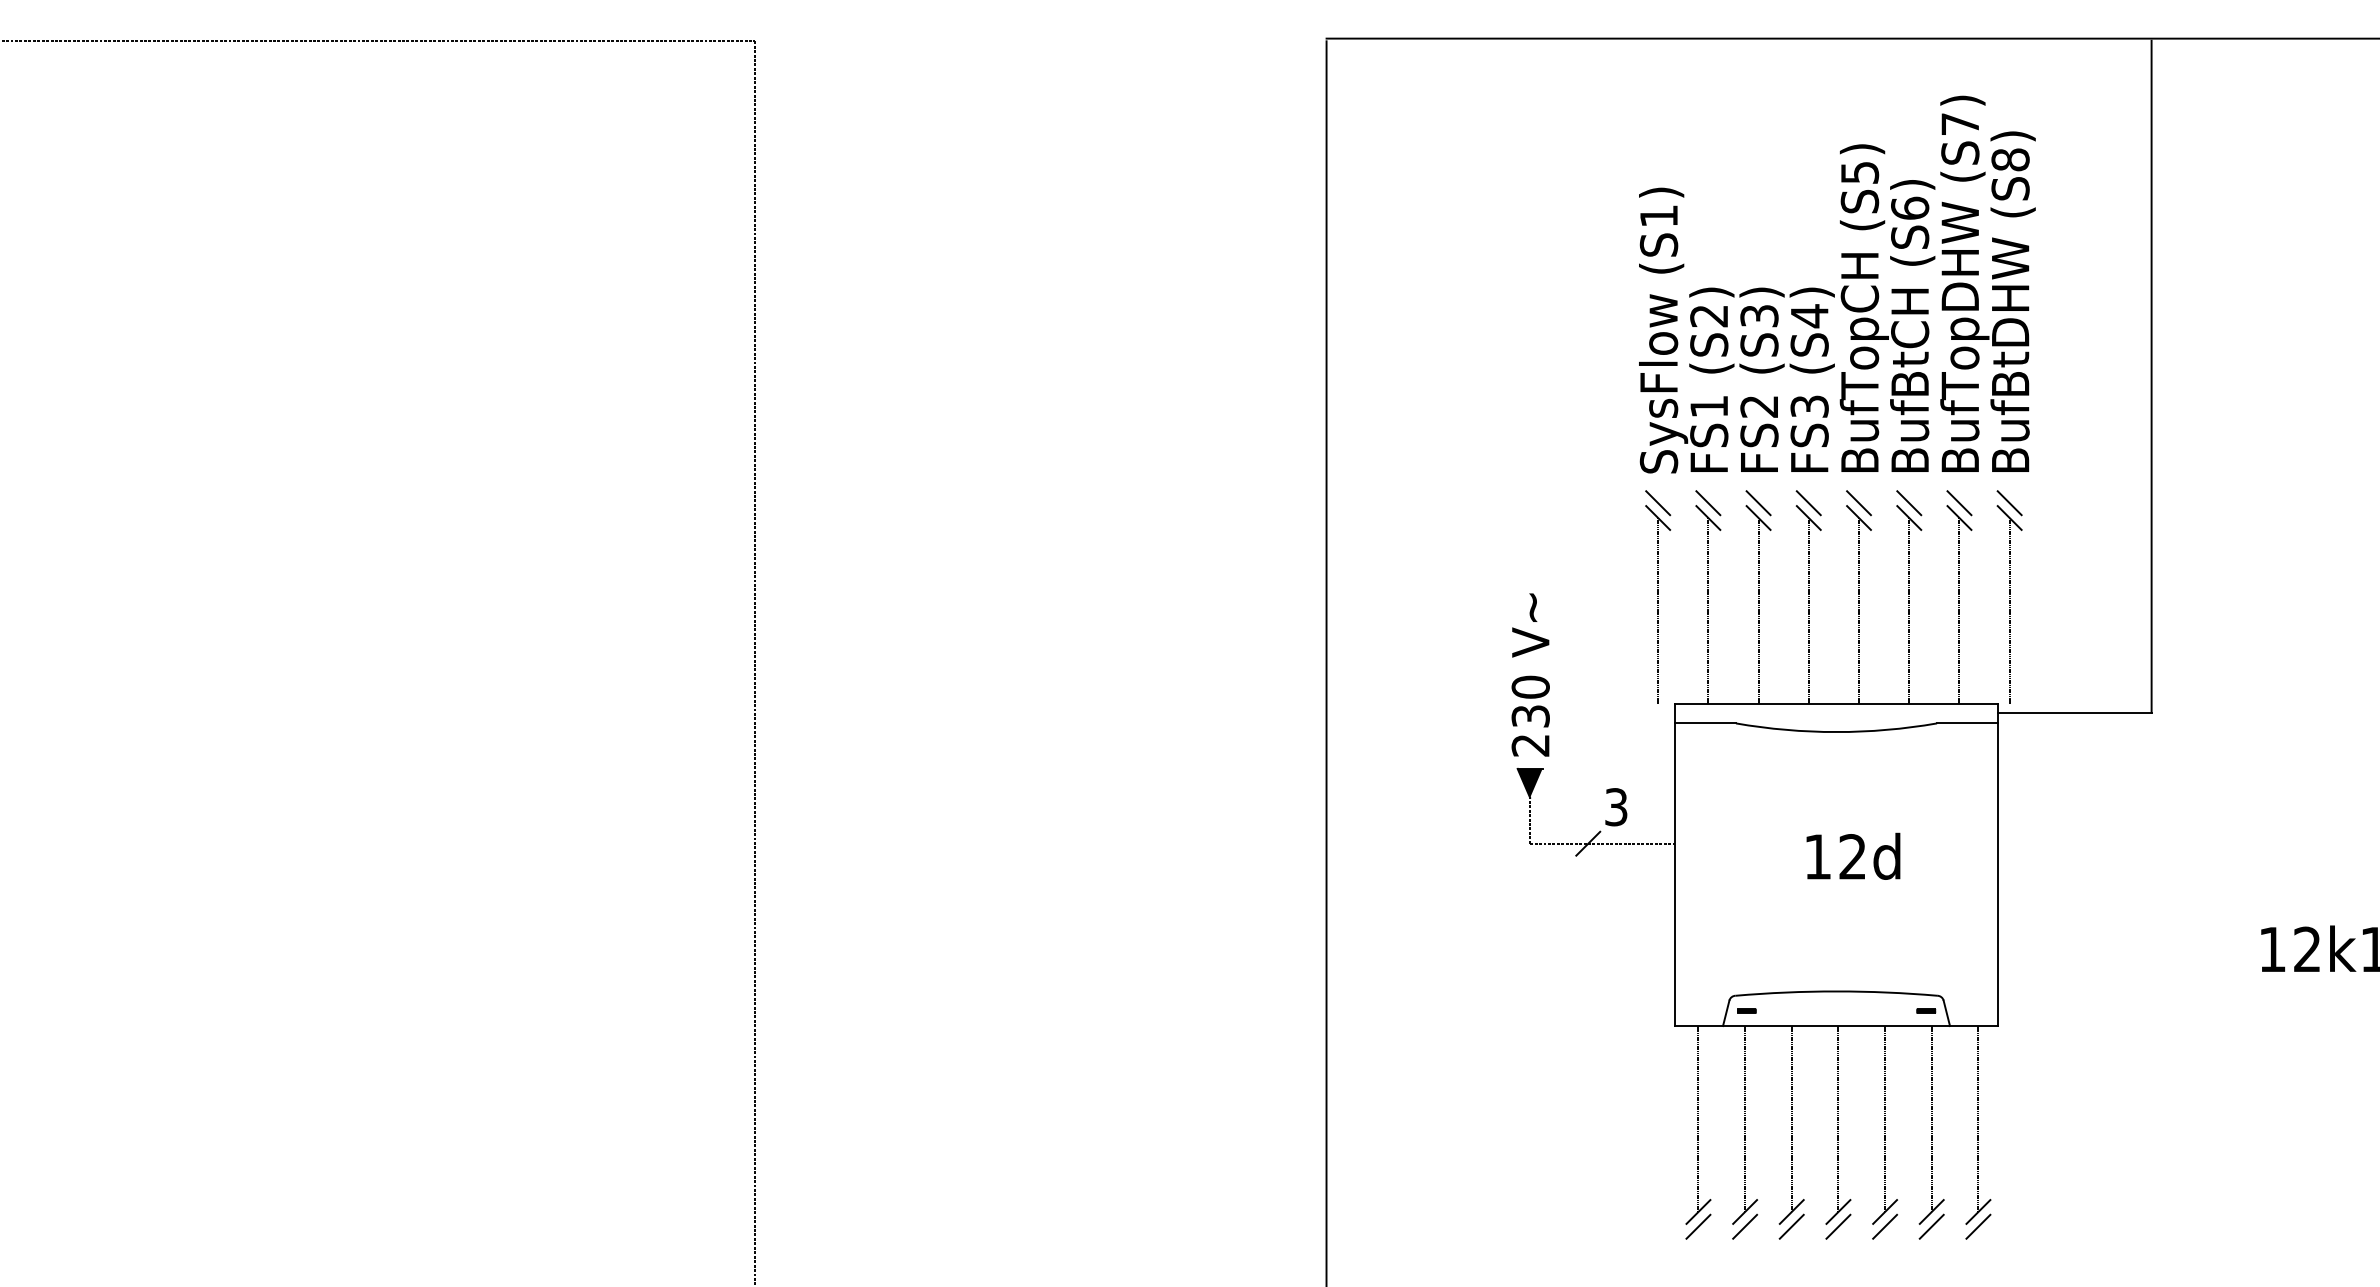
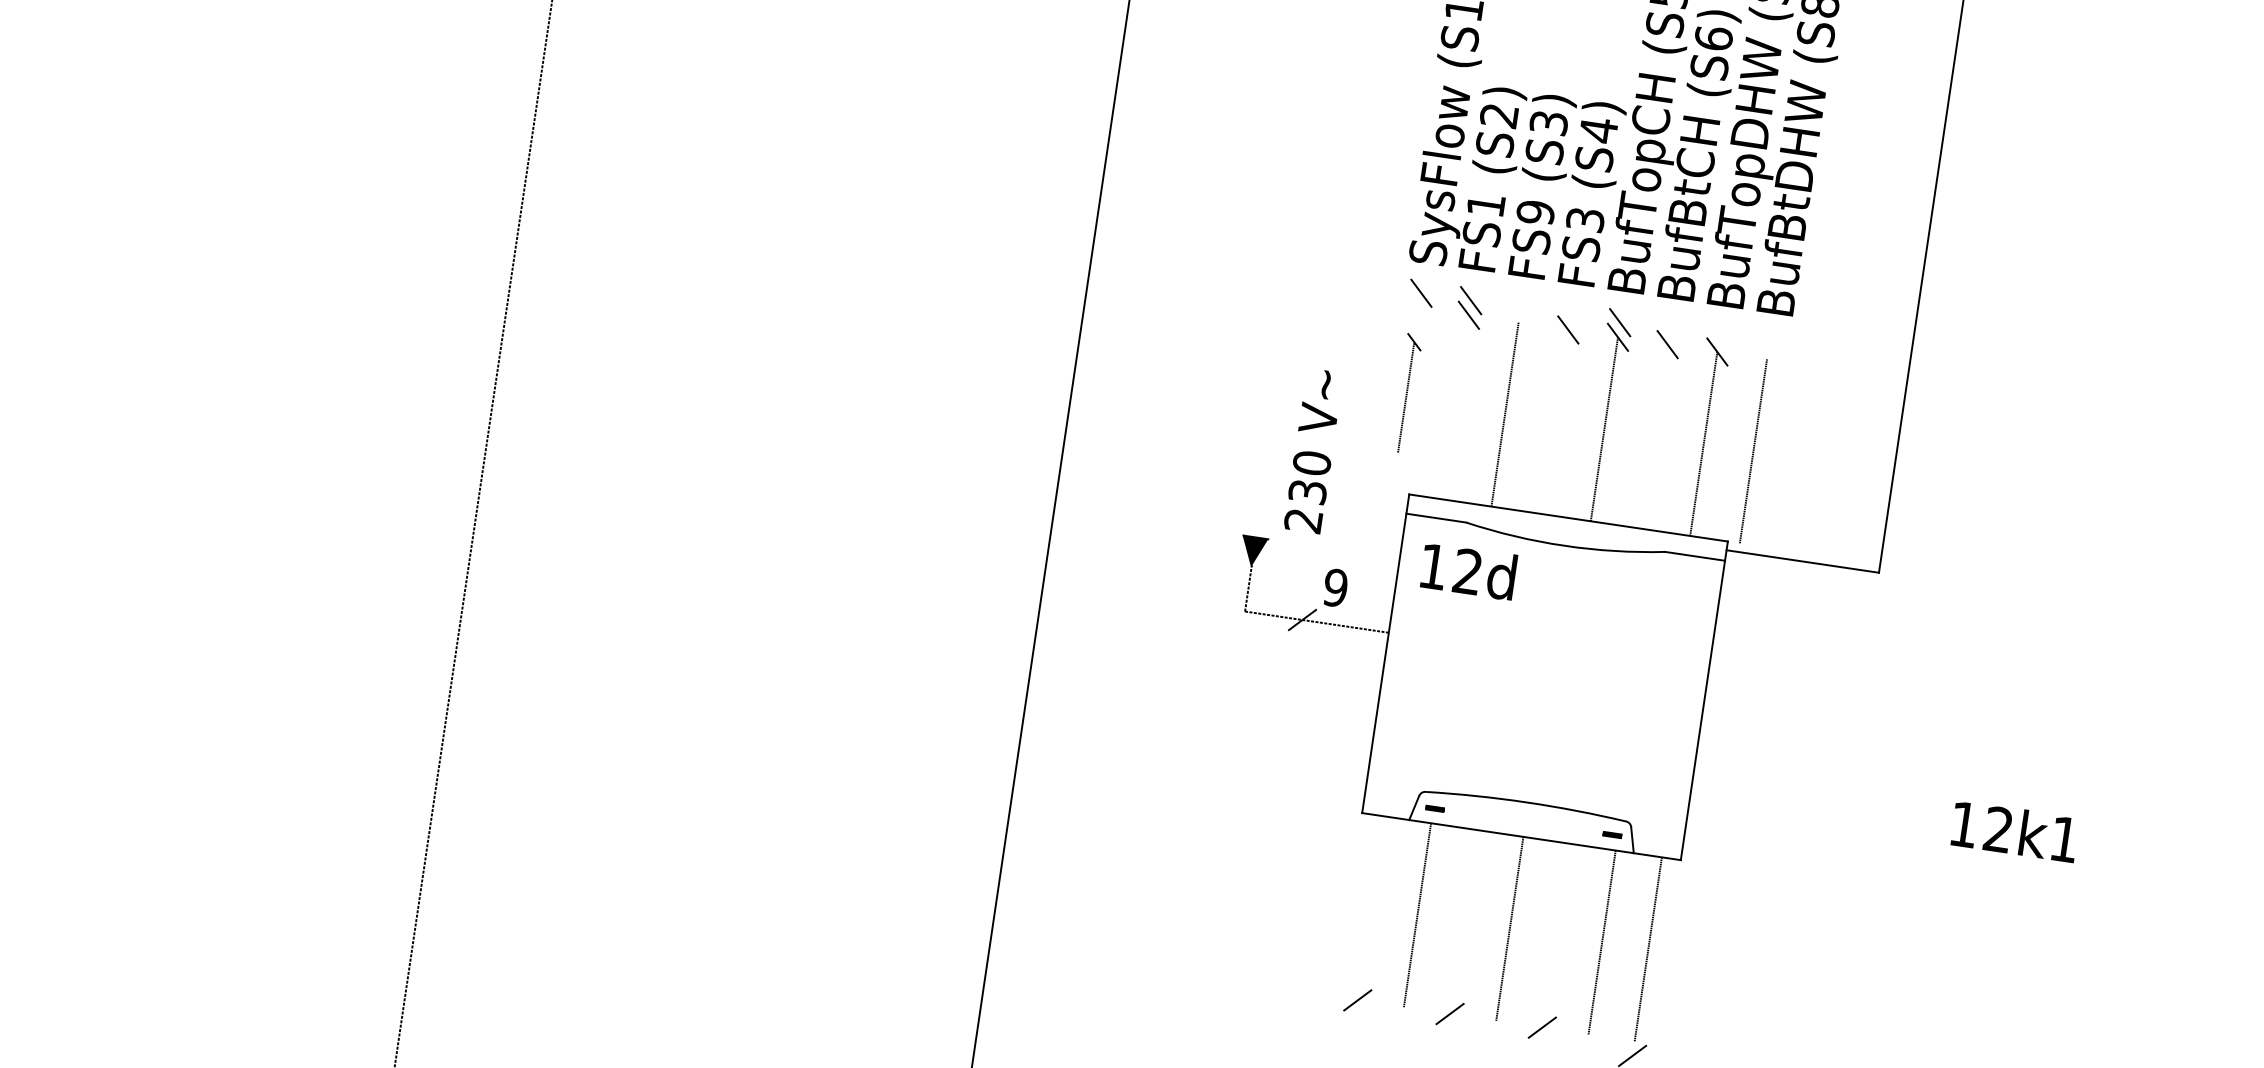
text: (1759, 406) -> (1535, 212), FS2 -> FS9
line: (1758, 503) -> (1520, 308), removed
line: (1808, 503) -> (1570, 315), removed
line: (1909, 503) -> (1670, 330), removed
line: (1959, 503) -> (1719, 337), removed
line: (2009, 503) -> (1768, 344), removed
line: (1758, 517) -> (1518, 322), removed
line: (2009, 517) -> (1766, 358), removed
part: (1658, 604) -> (1406, 393), size x0.6
line: (1708, 610) -> (1455, 406), removed
line: (1808, 610) -> (1554, 421), removed
line: (1909, 610) -> (1654, 436), removed
text: (1530, 674) -> (1313, 450), moved
text: (1615, 807) -> (1334, 588), 3 -> 9
text: (1853, 855) -> (1468, 570), moved
line: (1698, 1118) -> (1371, 907), removed
line: (1791, 1118) -> (1463, 921), removed
line: (1885, 1118) -> (1556, 935), removed
line: (1745, 1211) -> (1404, 1006), removed
line: (1838, 1211) -> (1496, 1020), removed
line: (1931, 1211) -> (1588, 1033), removed
line: (1978, 1211) -> (1634, 1040), removed
line: (1698, 1226) -> (1355, 1014), removed
line: (1745, 1226) -> (1402, 1021), removed
line: (1791, 1226) -> (1447, 1028), removed
line: (1838, 1226) -> (1494, 1035), removed
line: (1885, 1226) -> (1540, 1042), removed
line: (1931, 1226) -> (1586, 1048), removed

